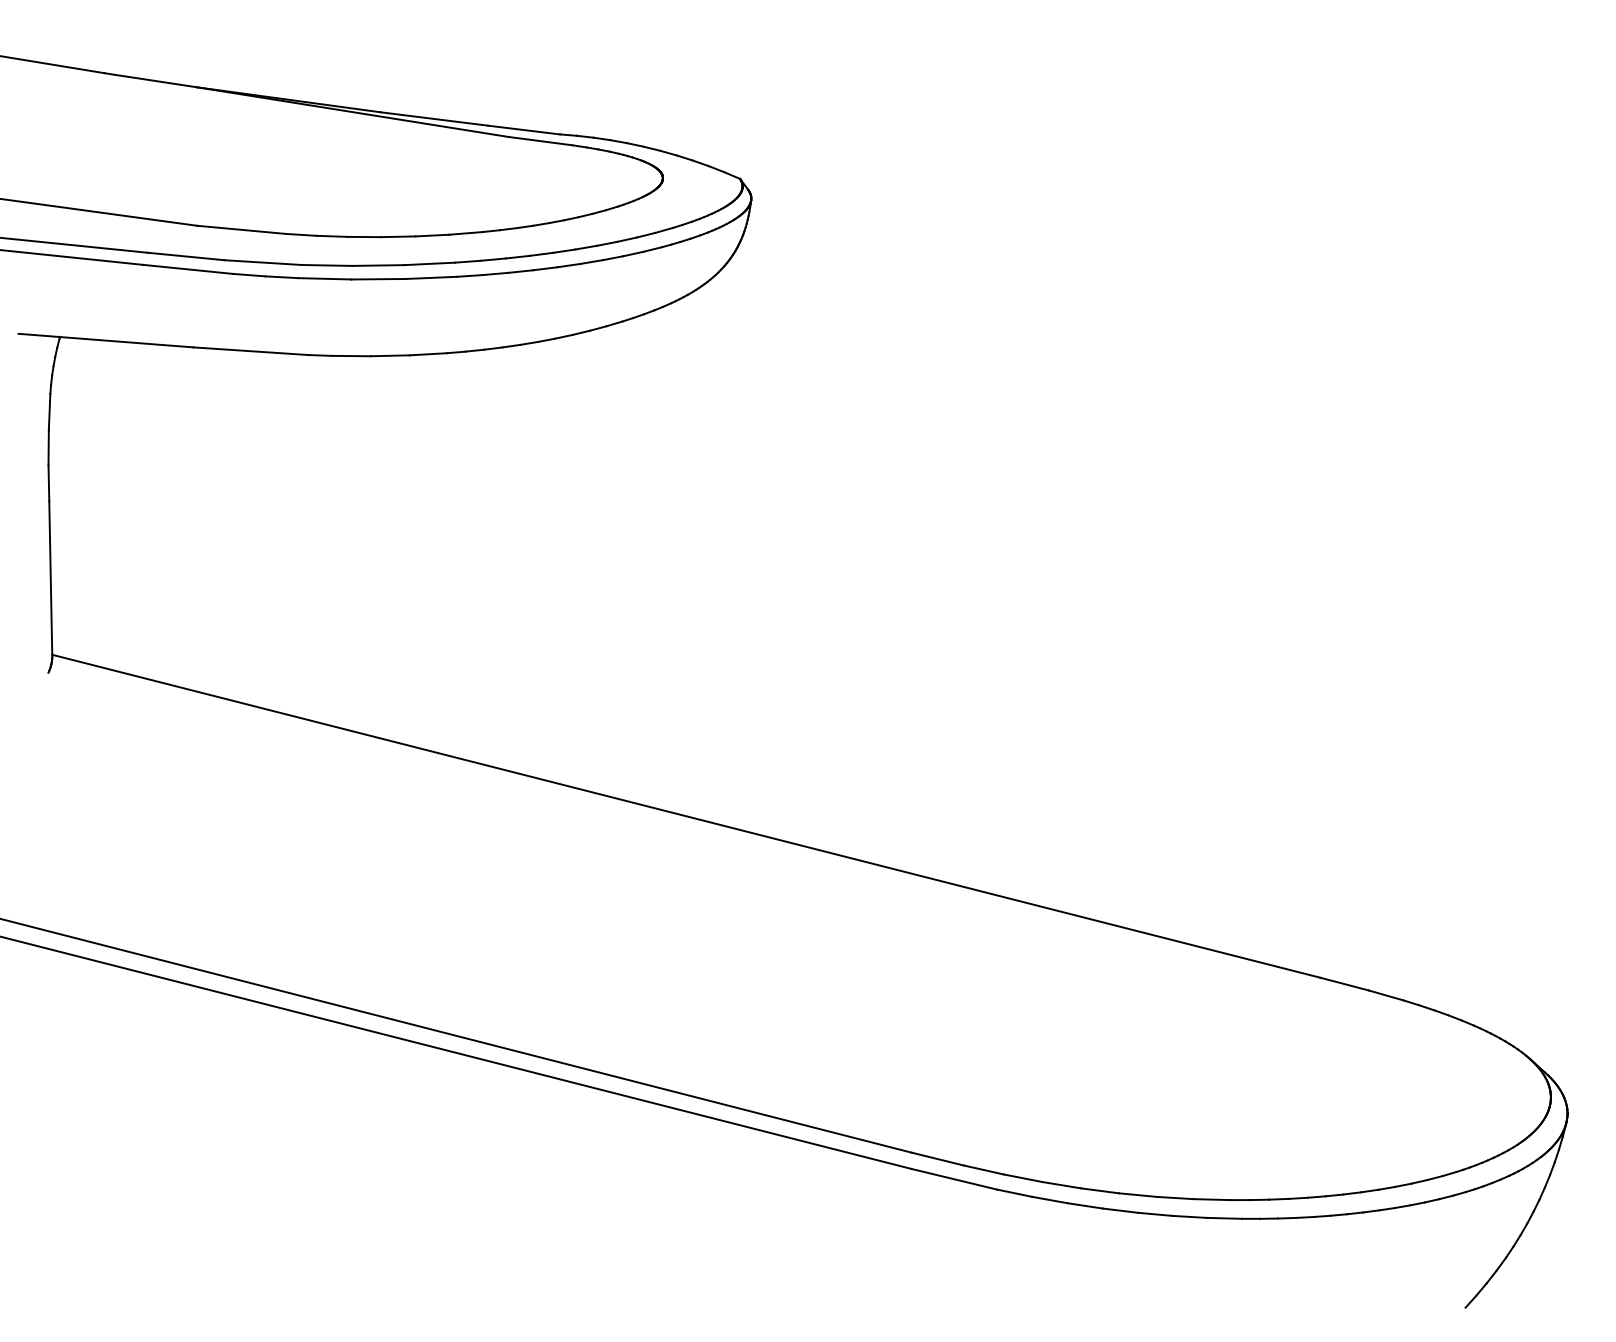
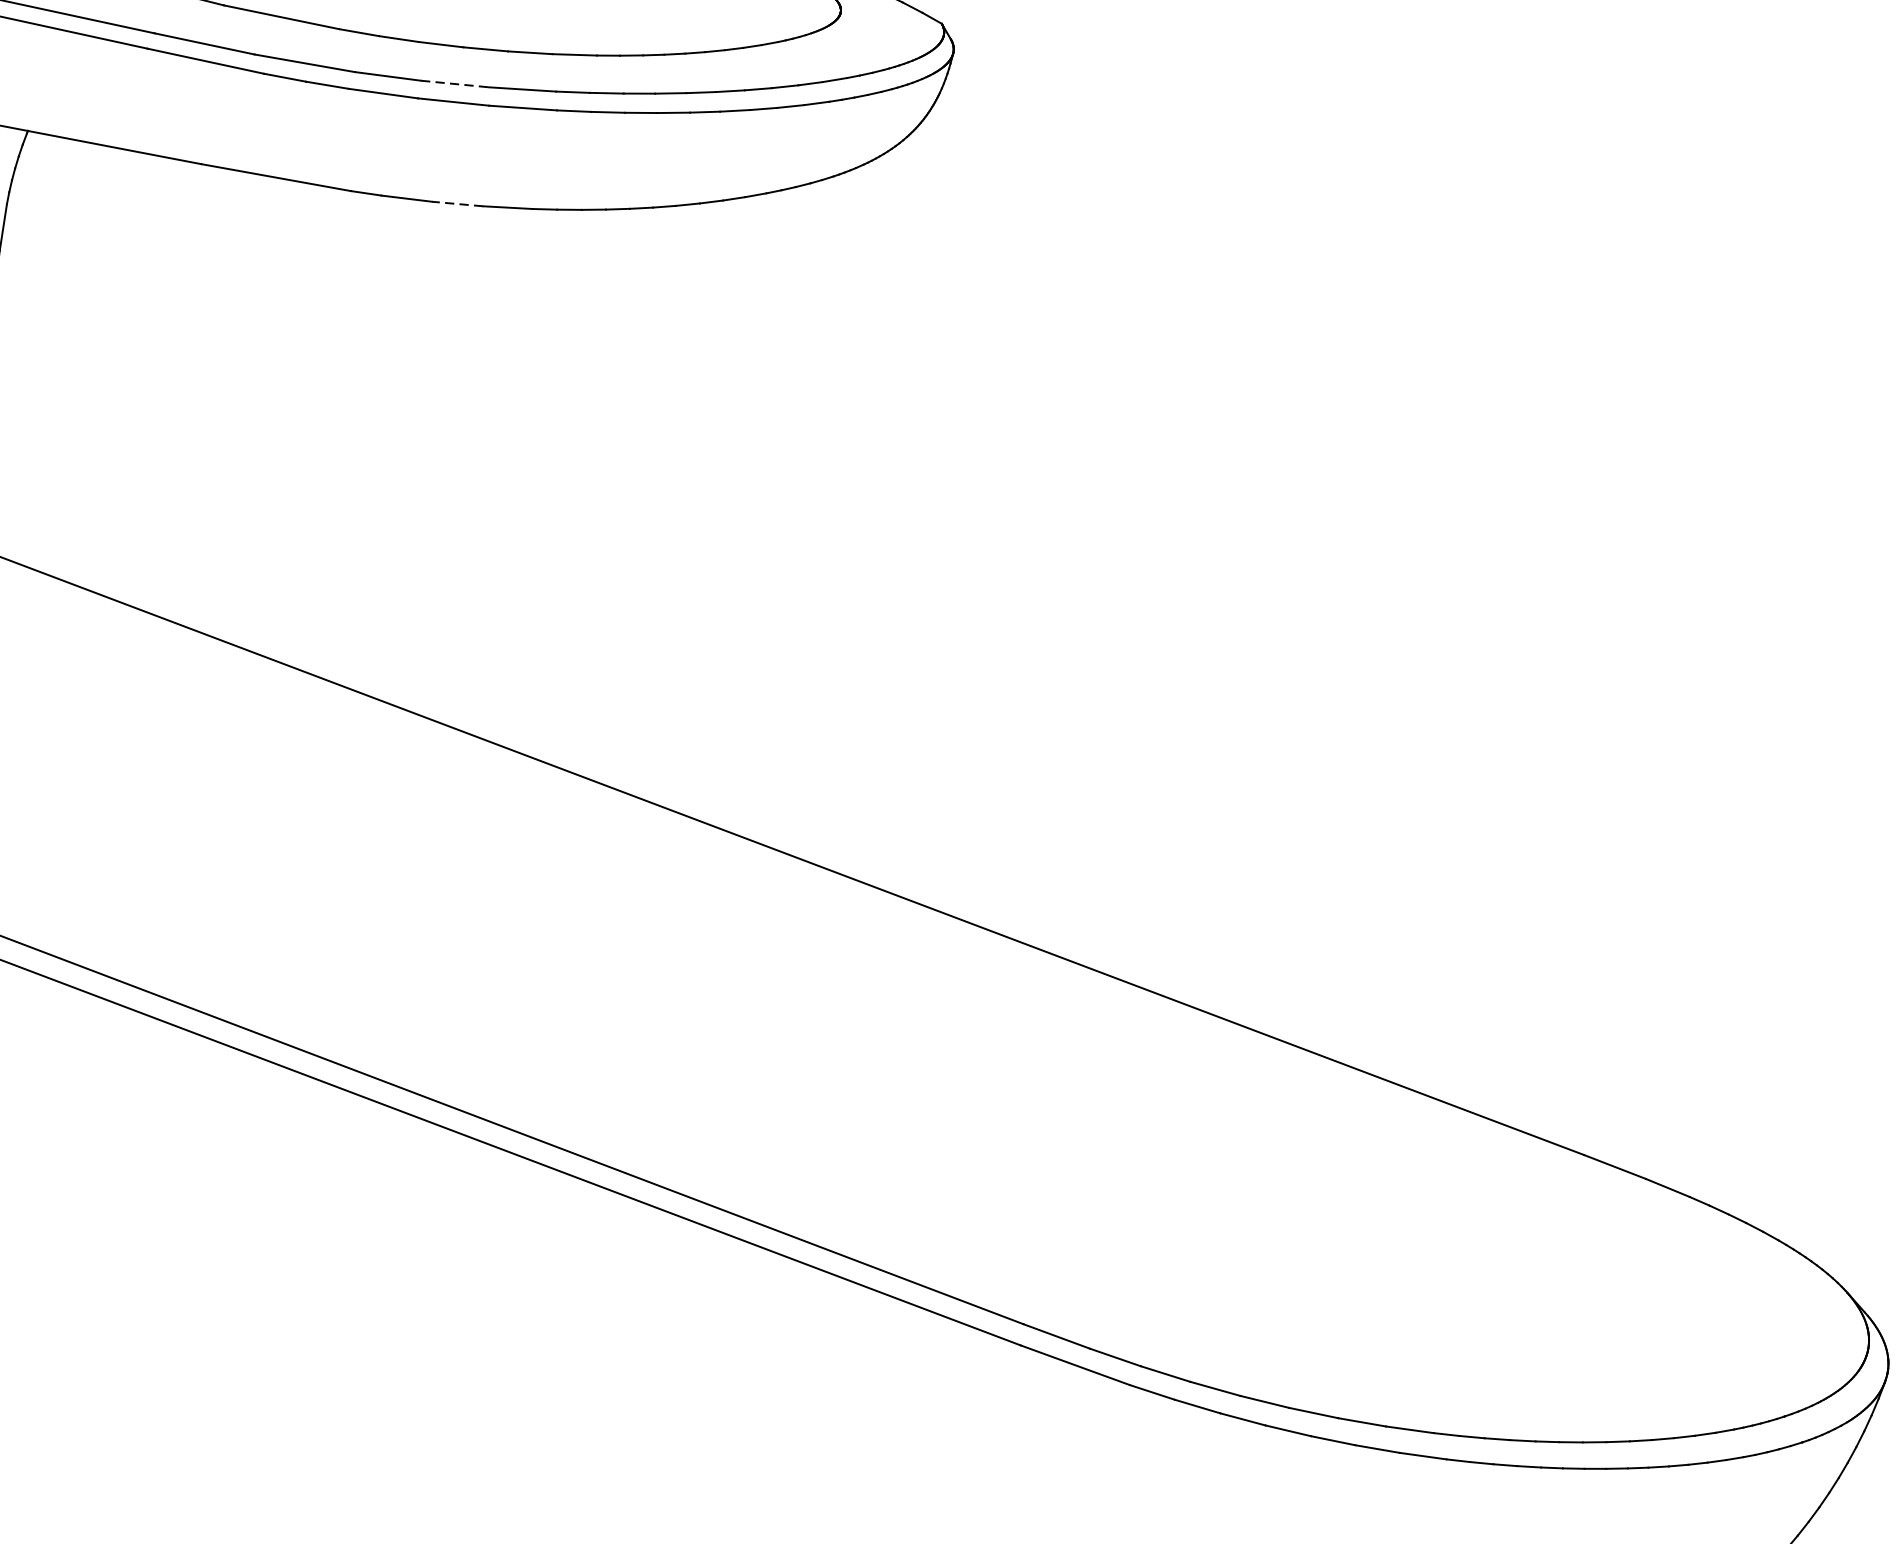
line: (378, 265) -> (455, 84), solid -> dashed
line: (389, 355) -> (456, 203), solid -> dashed

